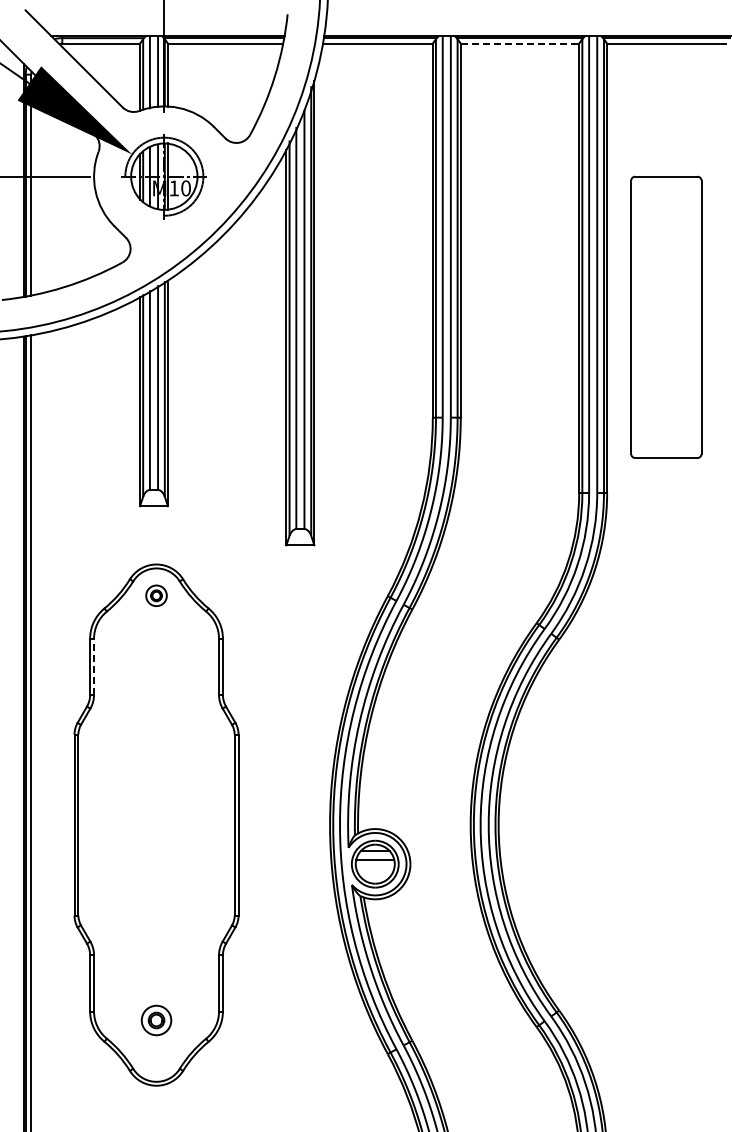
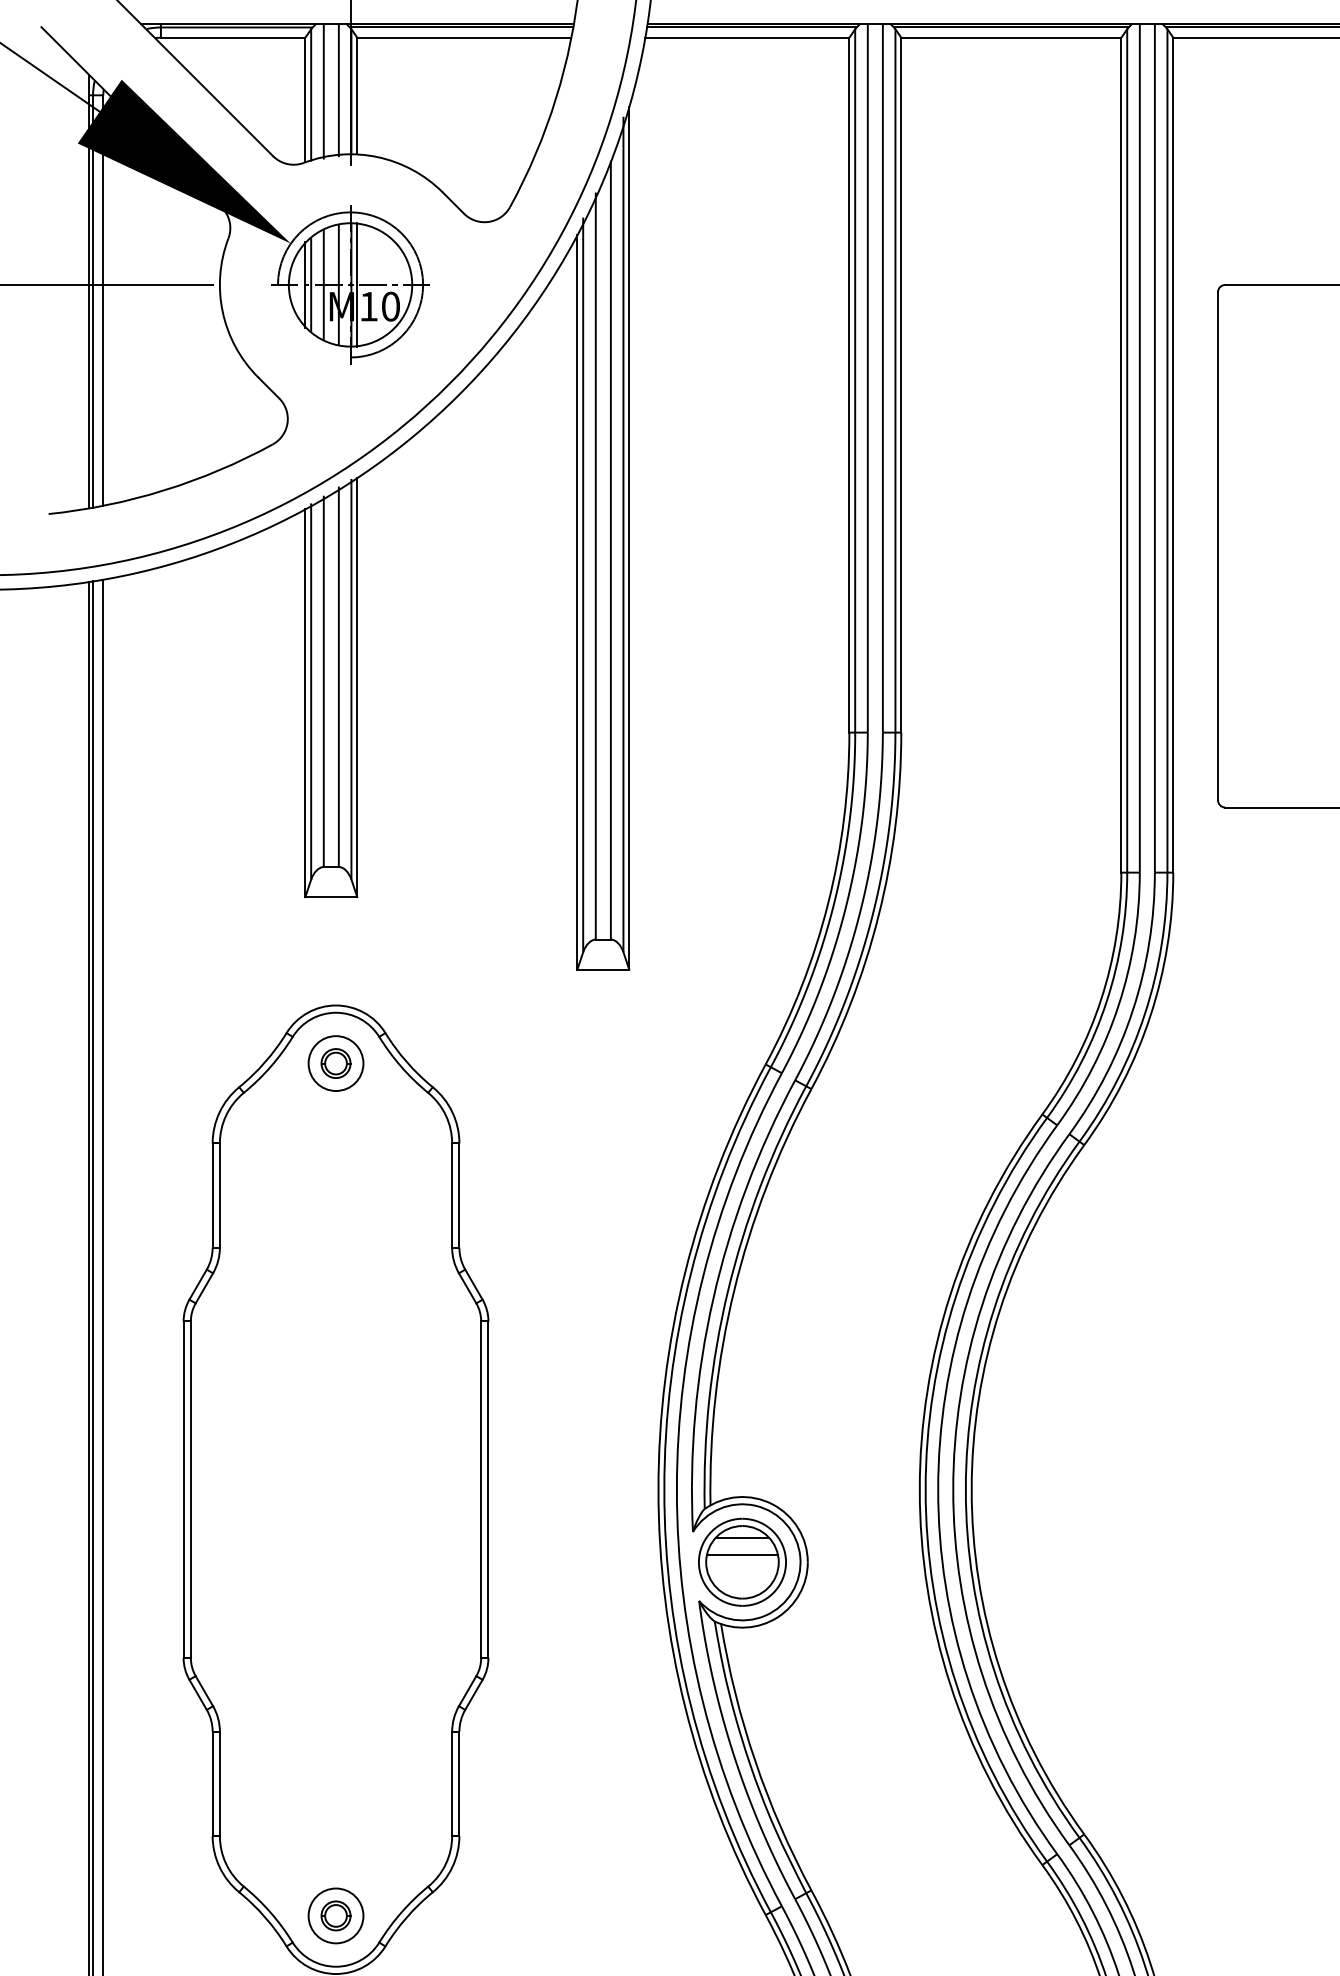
line: (520, 43) -> (1012, 37), dashed -> solid
part: (156, 595) -> (335, 1063), size x1.43
line: (94, 666) -> (220, 1194), dashed -> solid
part: (156, 1020) -> (335, 1915), moved

